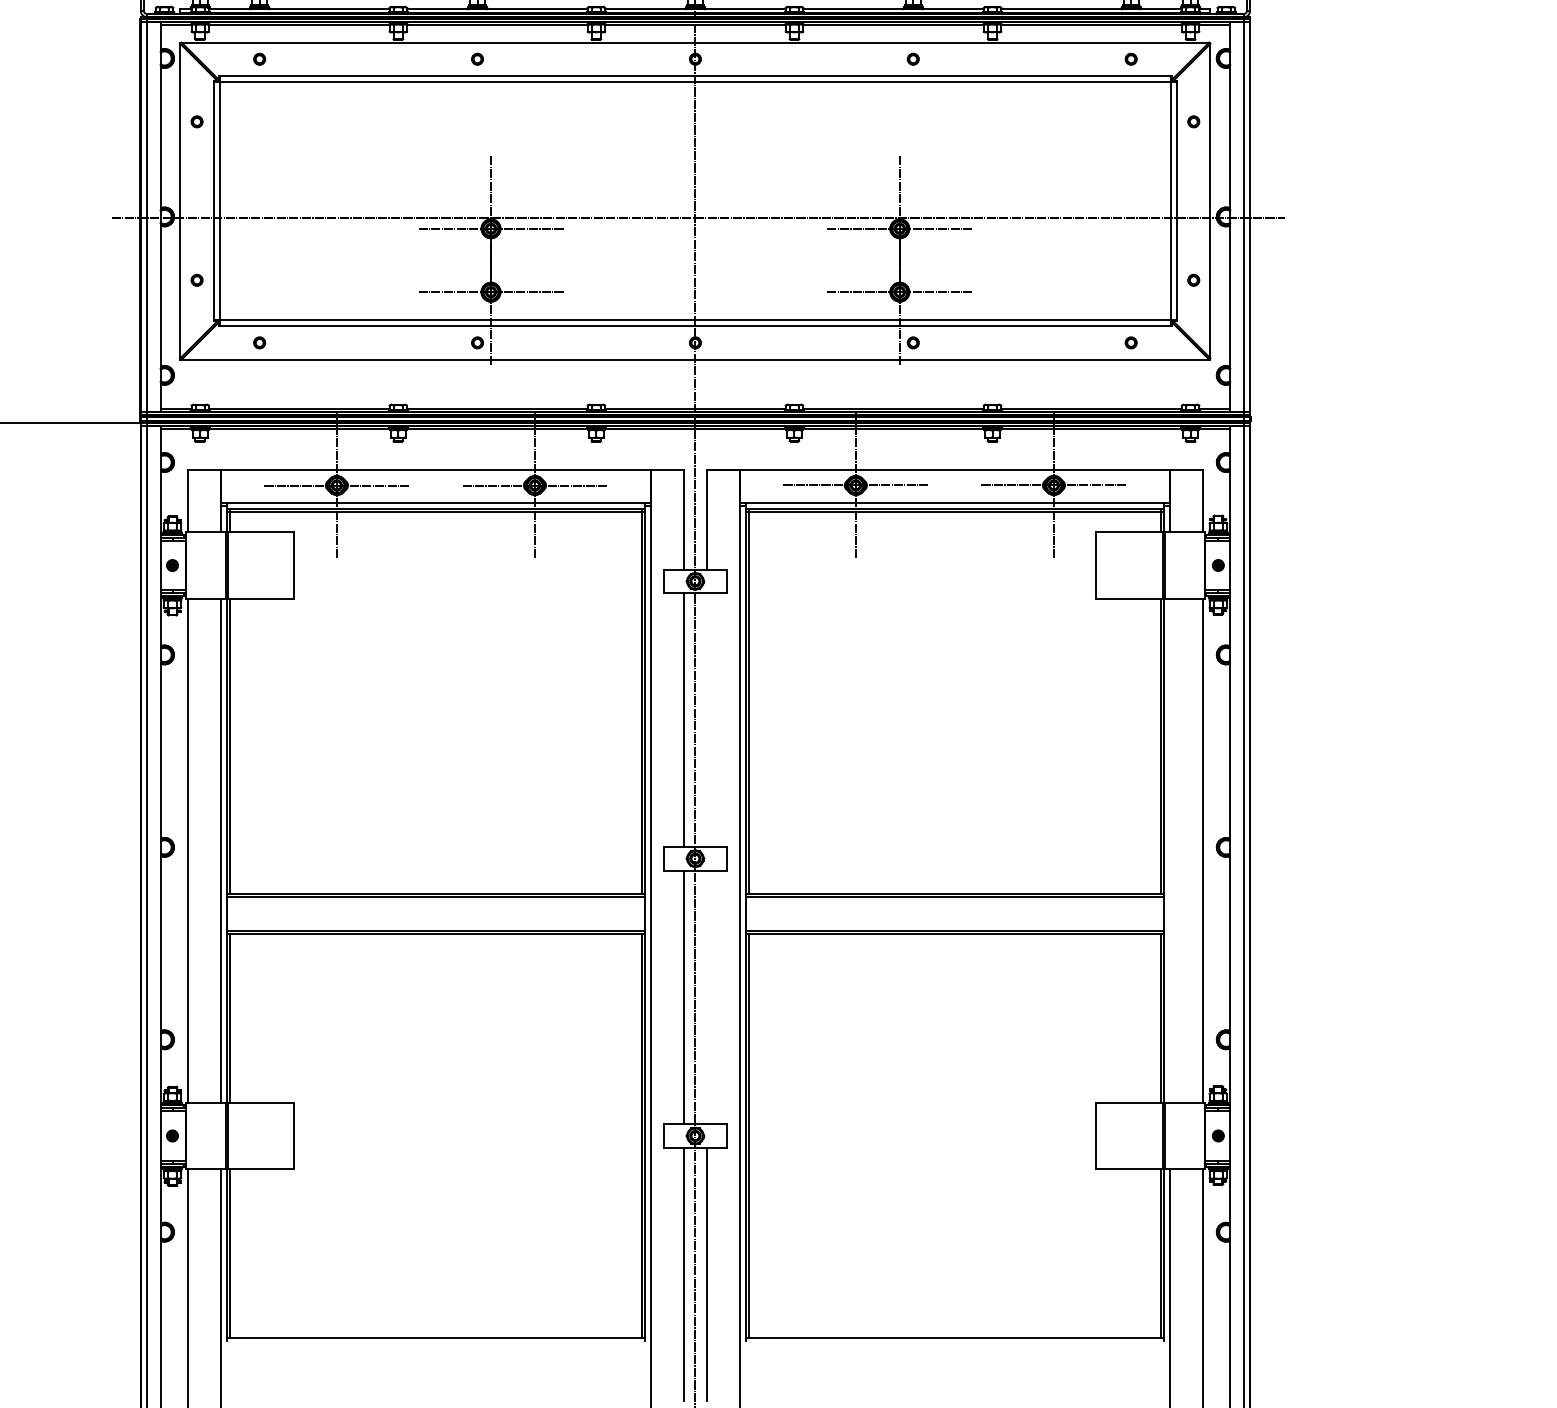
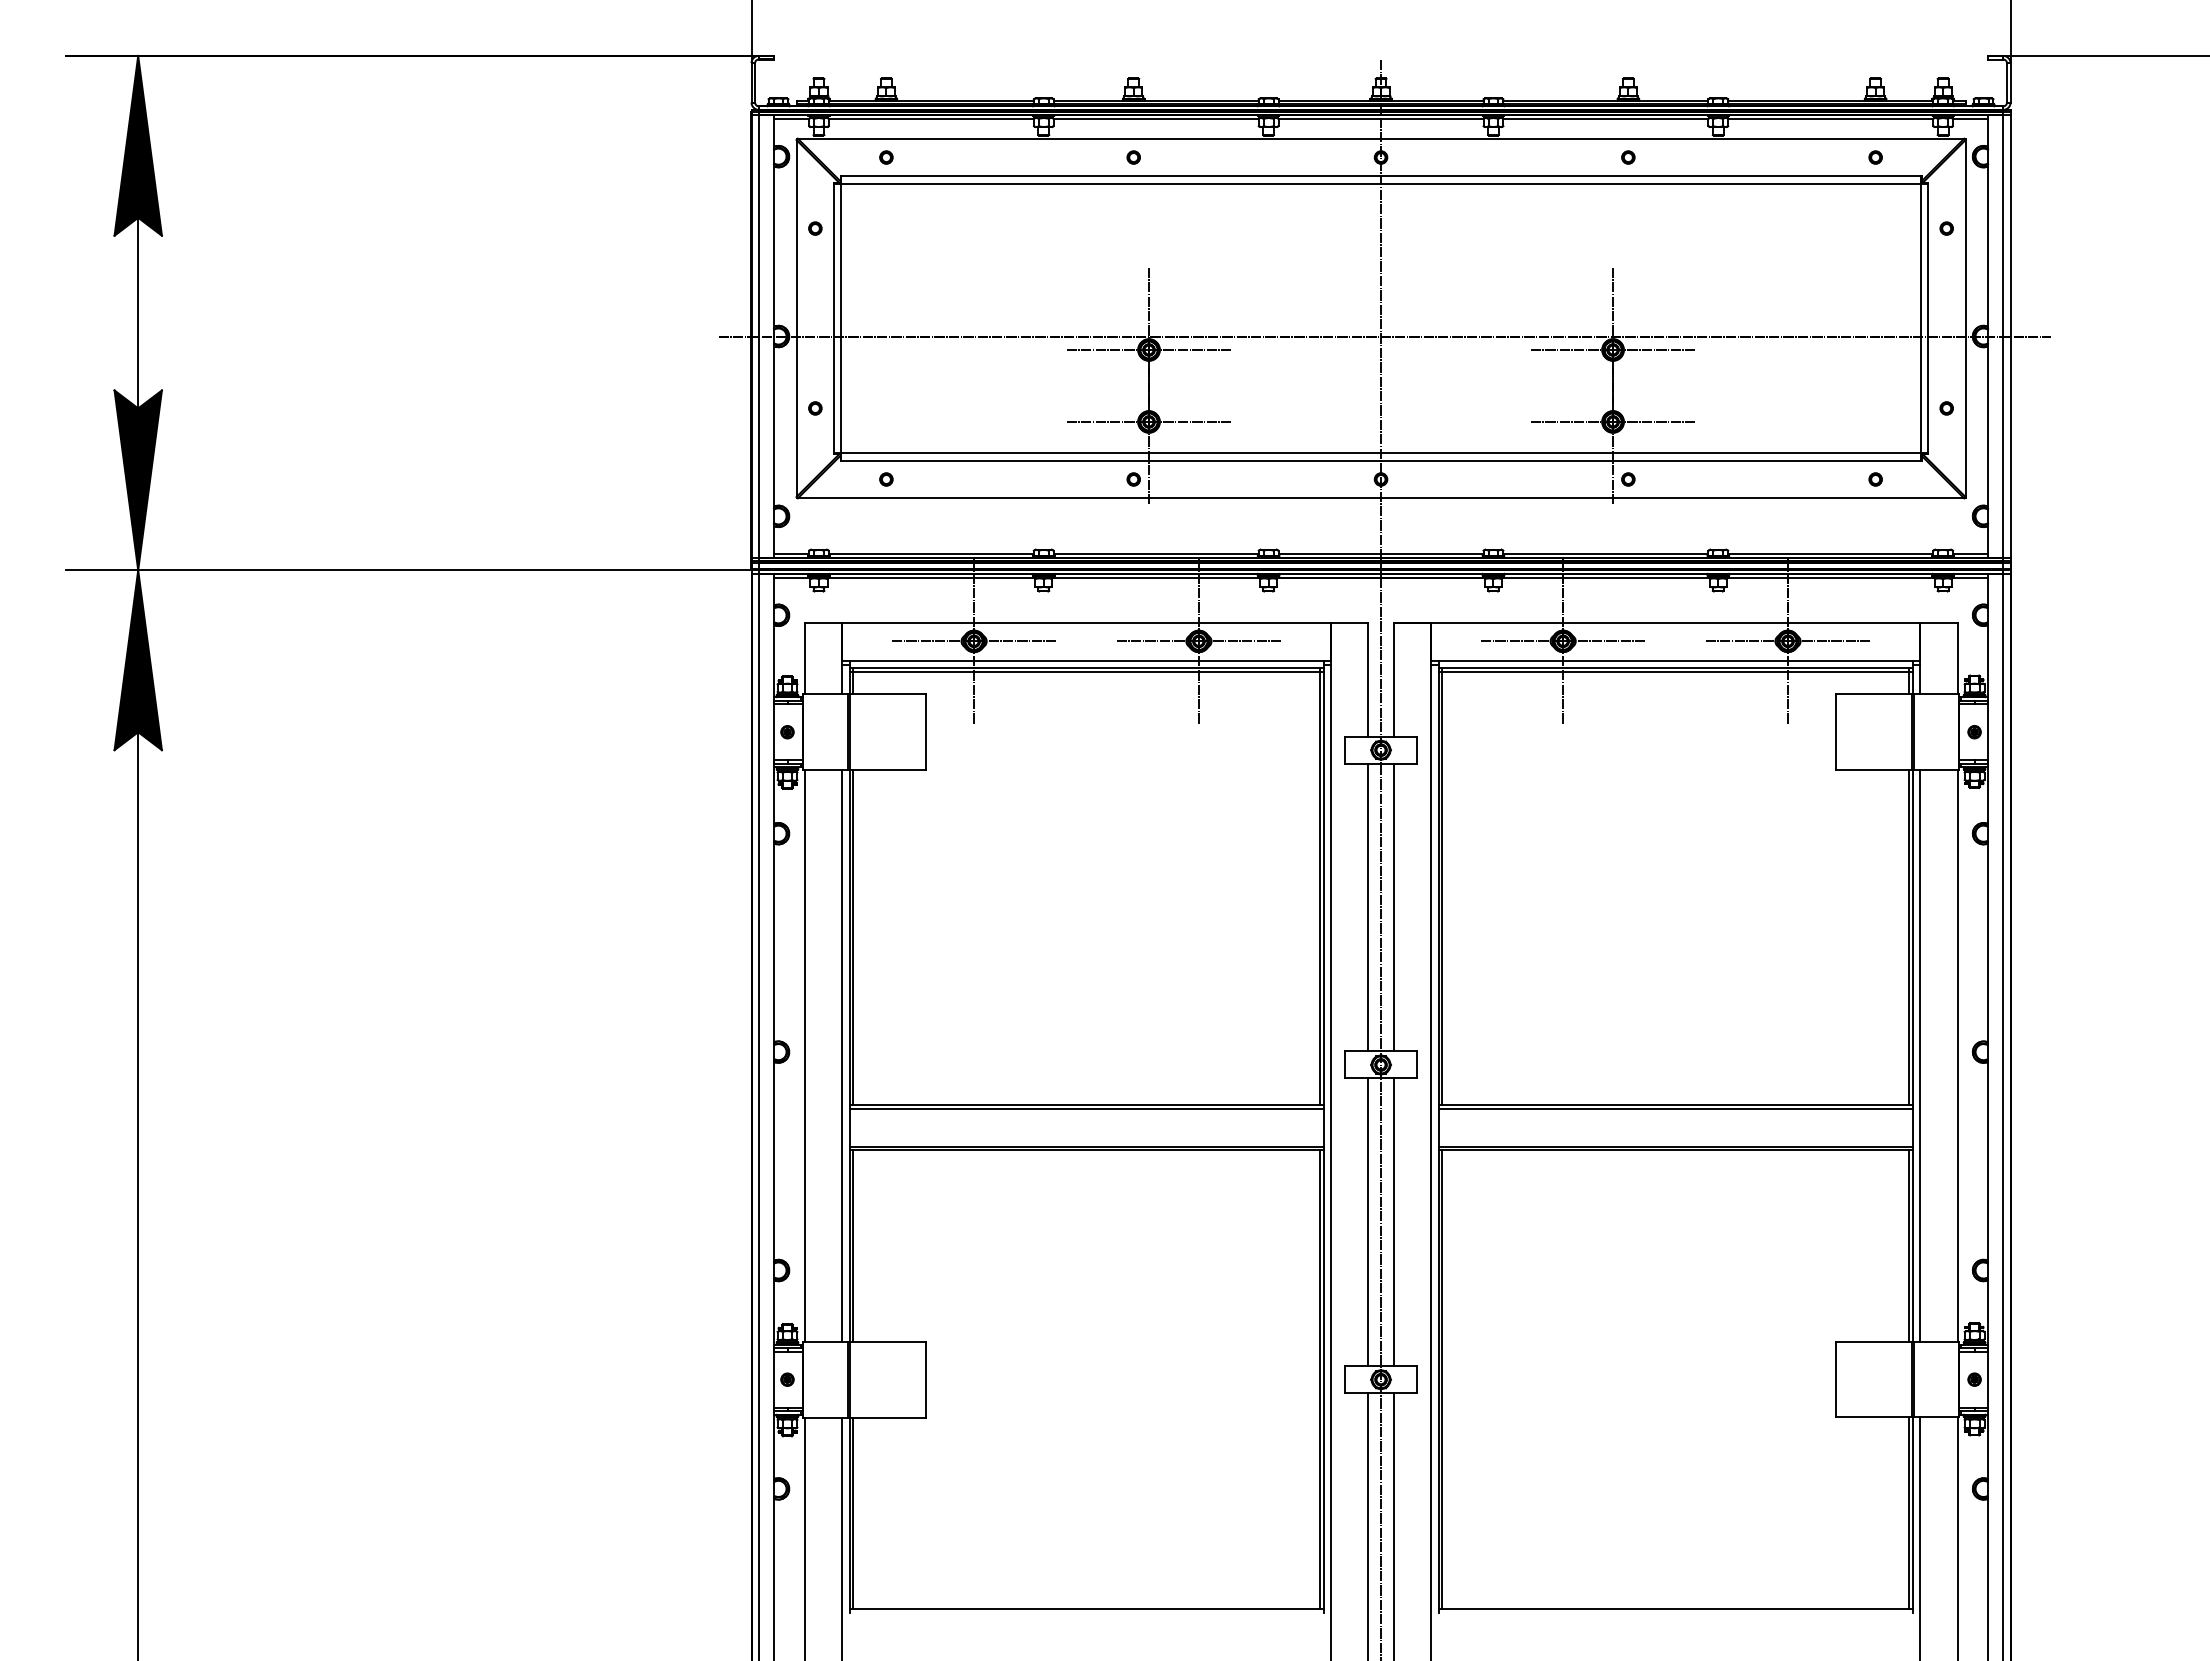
line: (706, 719) -> (1393, 907), added
line: (1169, 850) -> (1919, 1055), added
line: (706, 997) -> (1393, 1222), added

